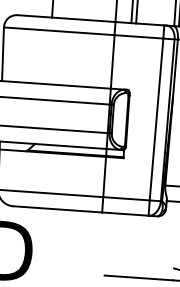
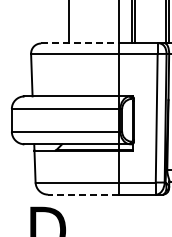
line: (67, 18) -> (80, 43), solid -> dashed
line: (57, 209) -> (83, 194), solid -> dashed

